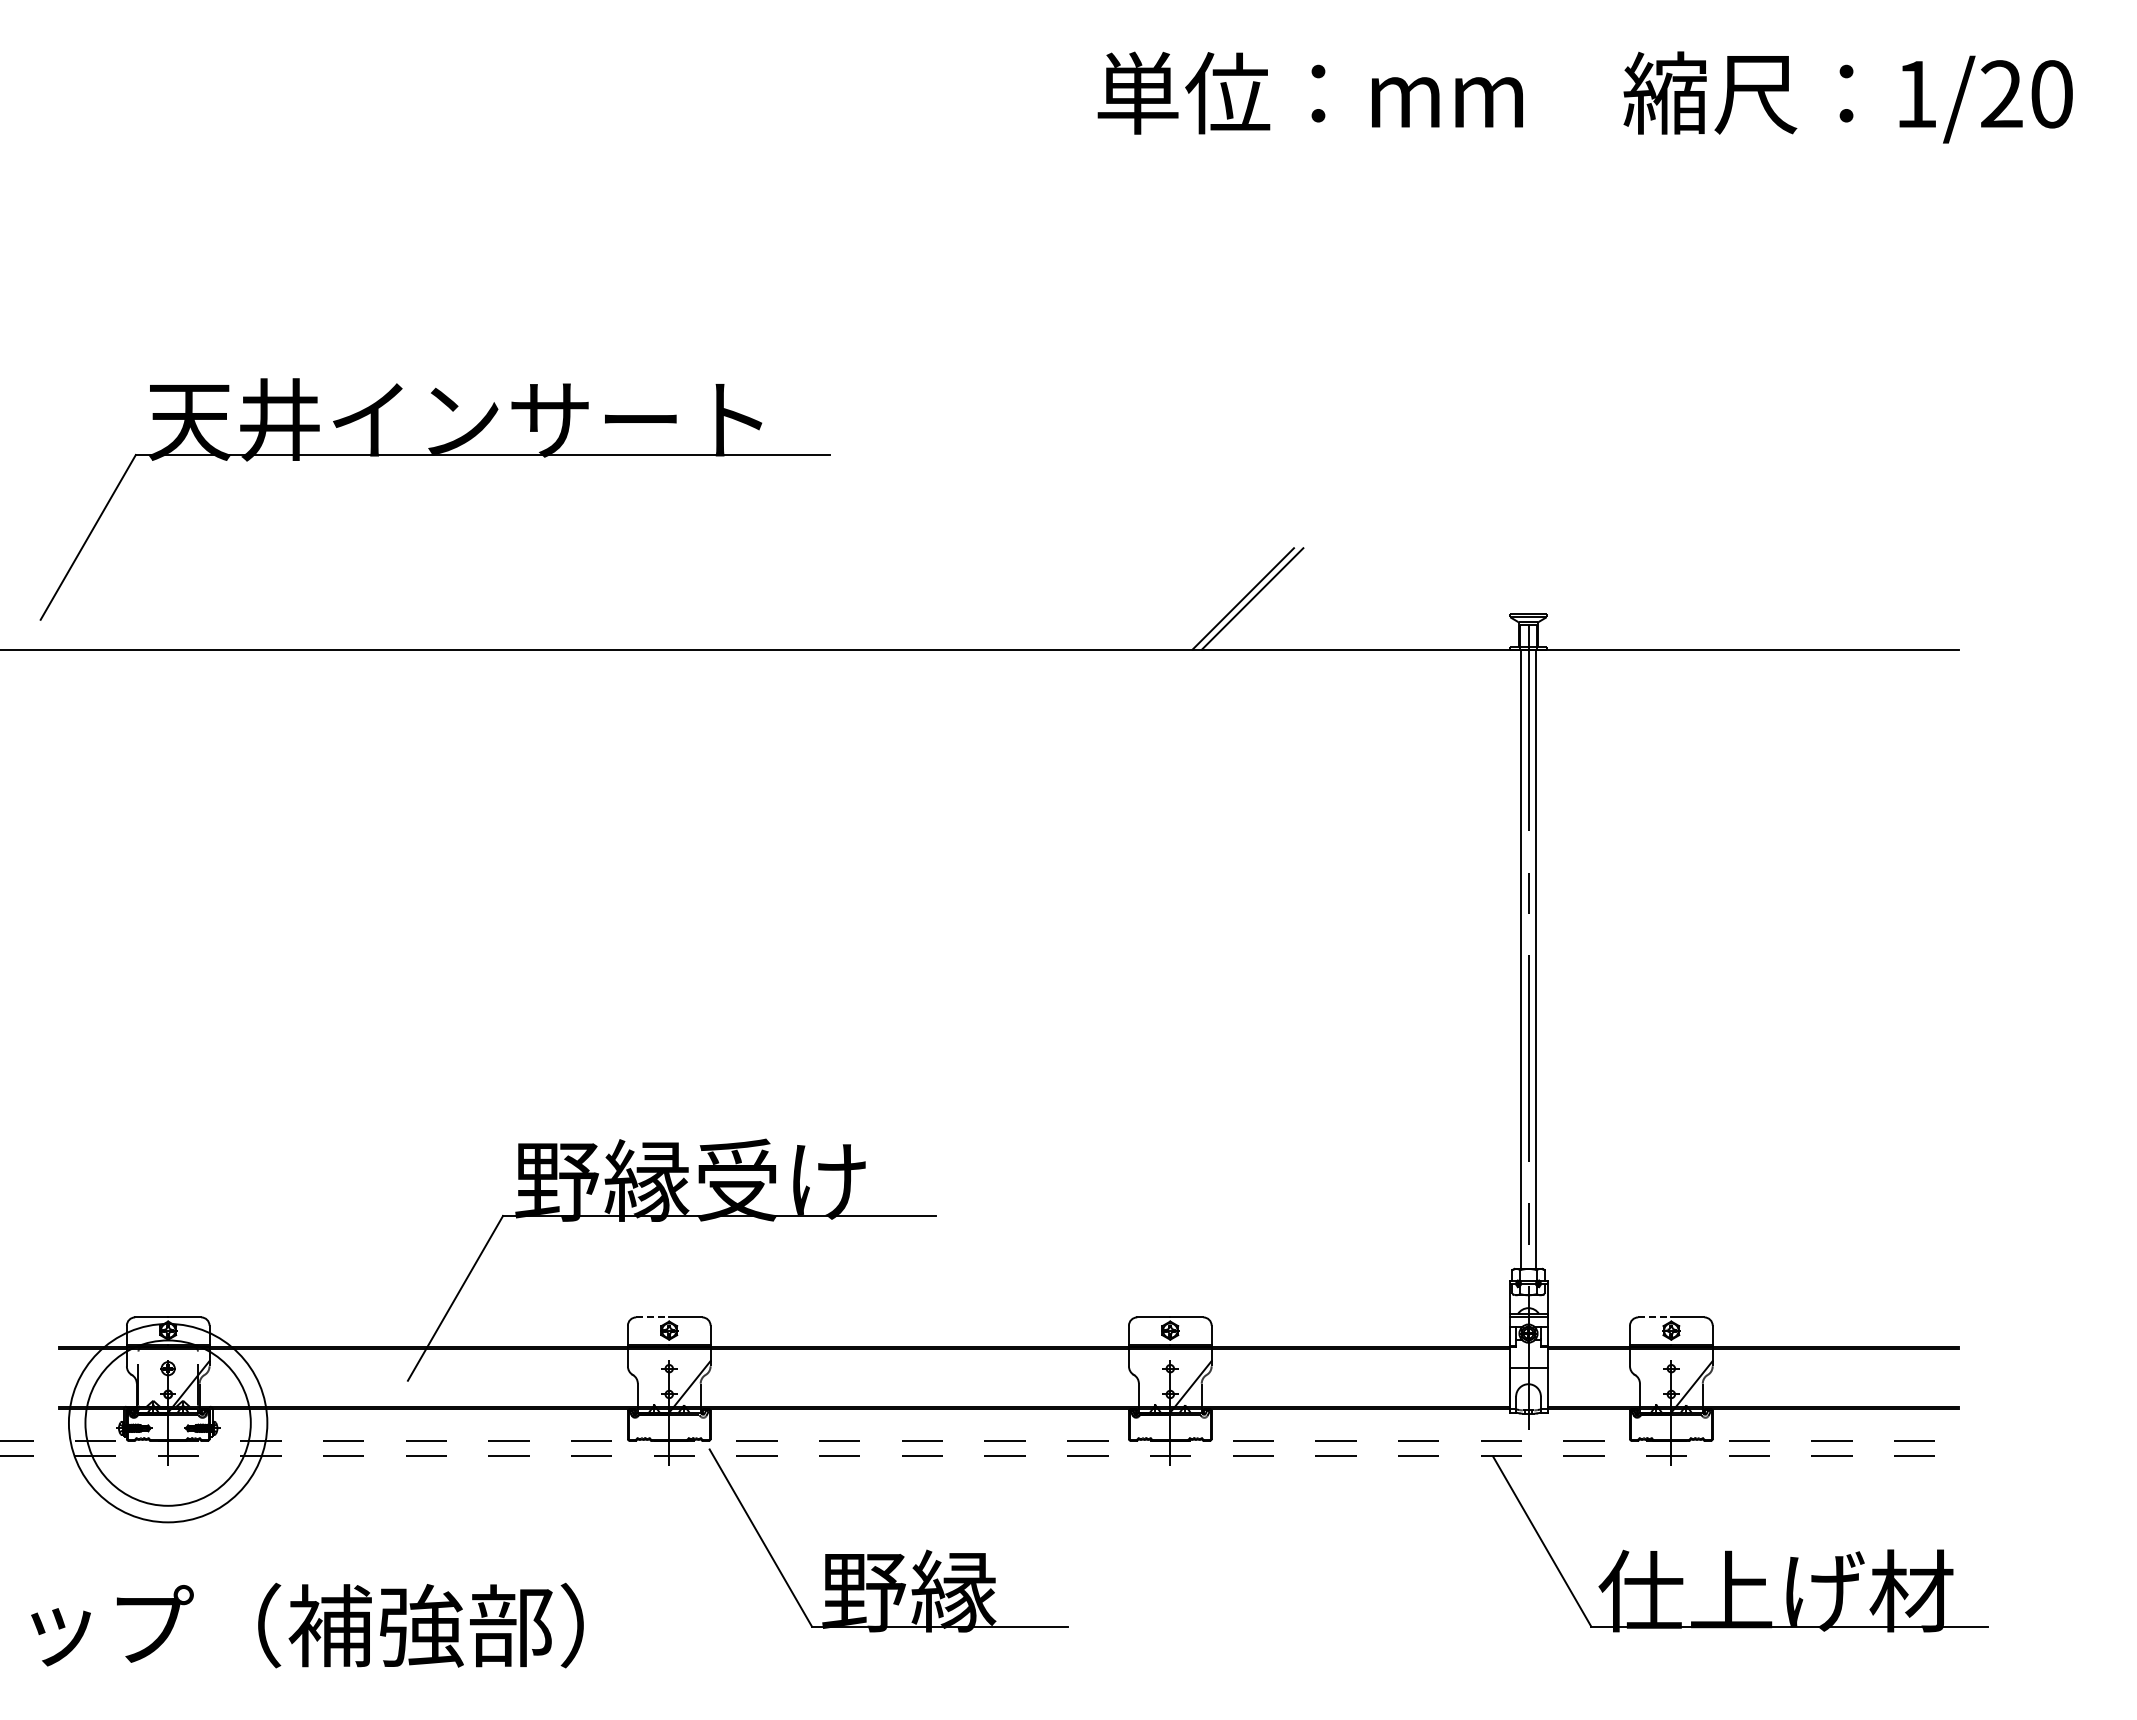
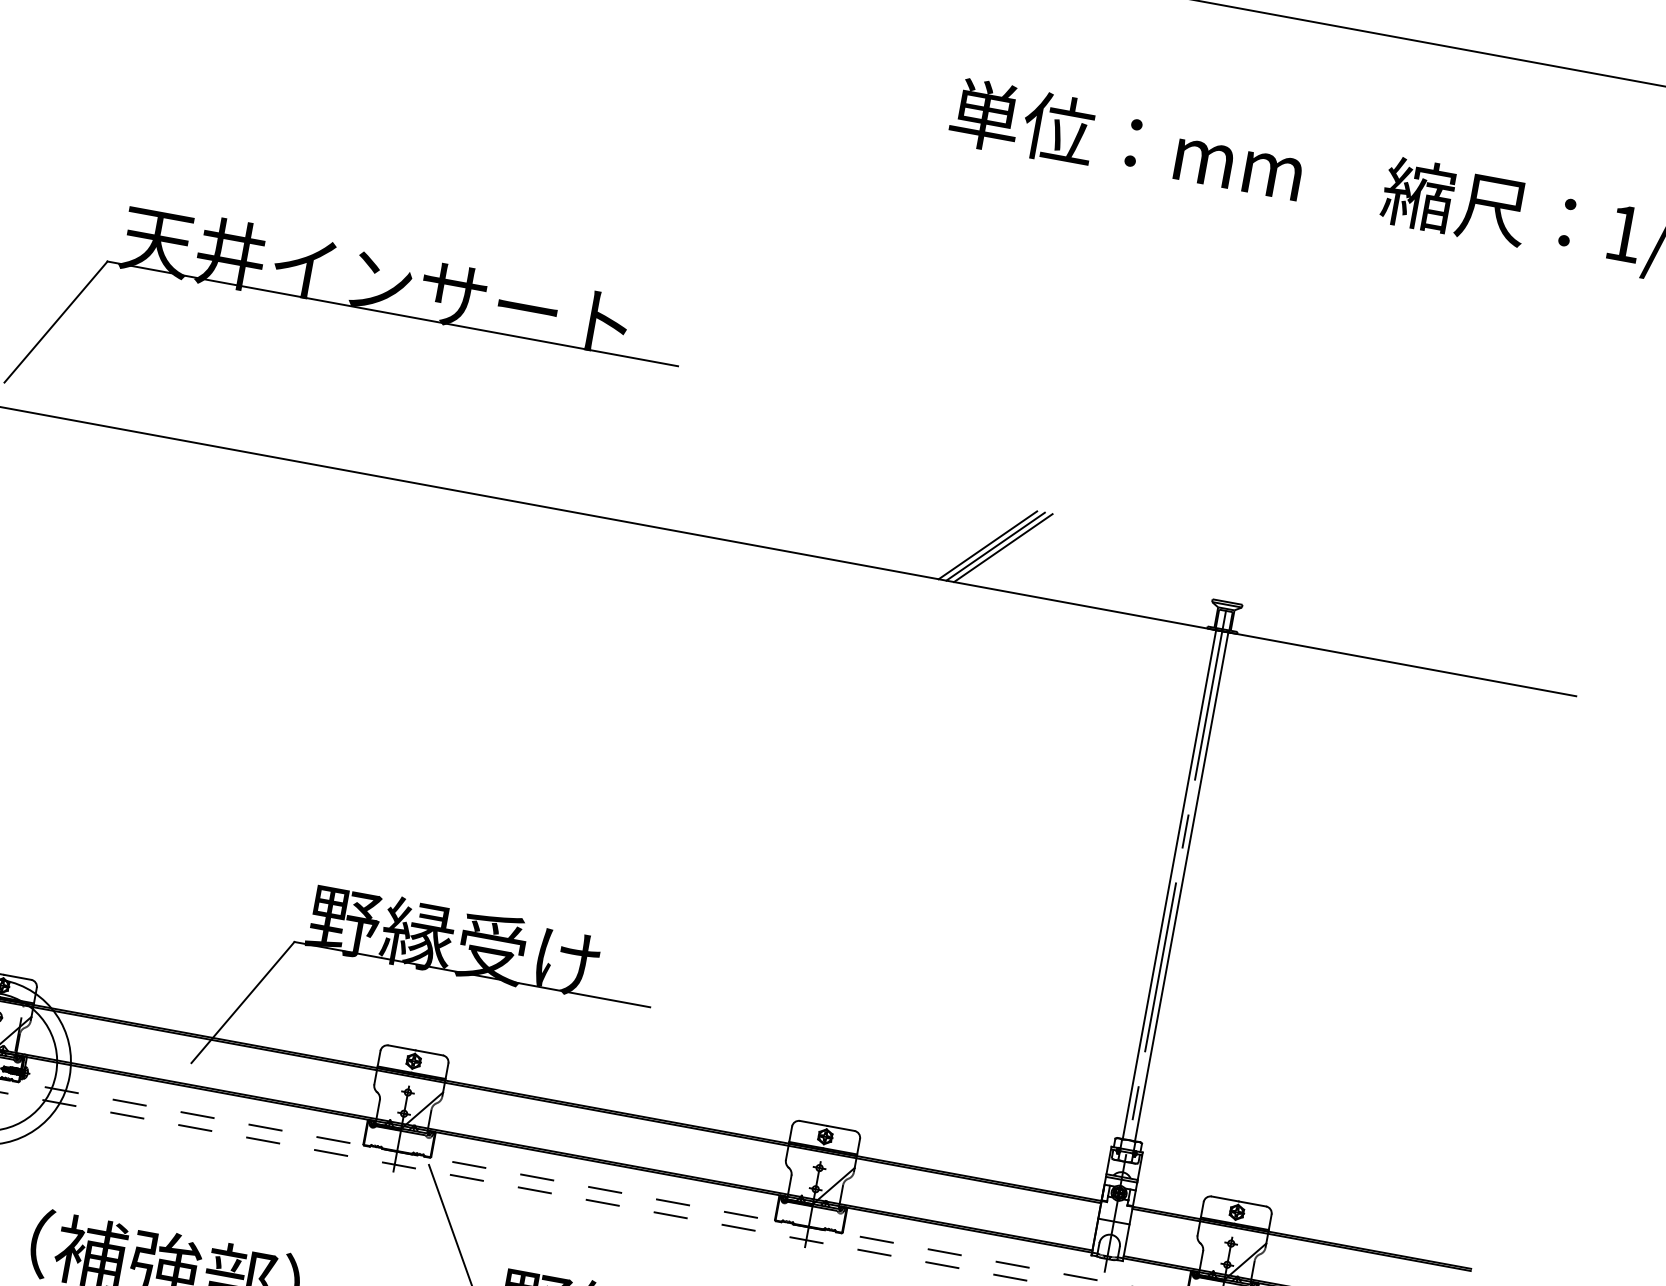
line: (1233, 598) -> (987, 544), added
line: (652, 1317) -> (401, 1047), dashed -> solid
line: (1654, 1317) -> (1225, 1199), dashed -> solid

